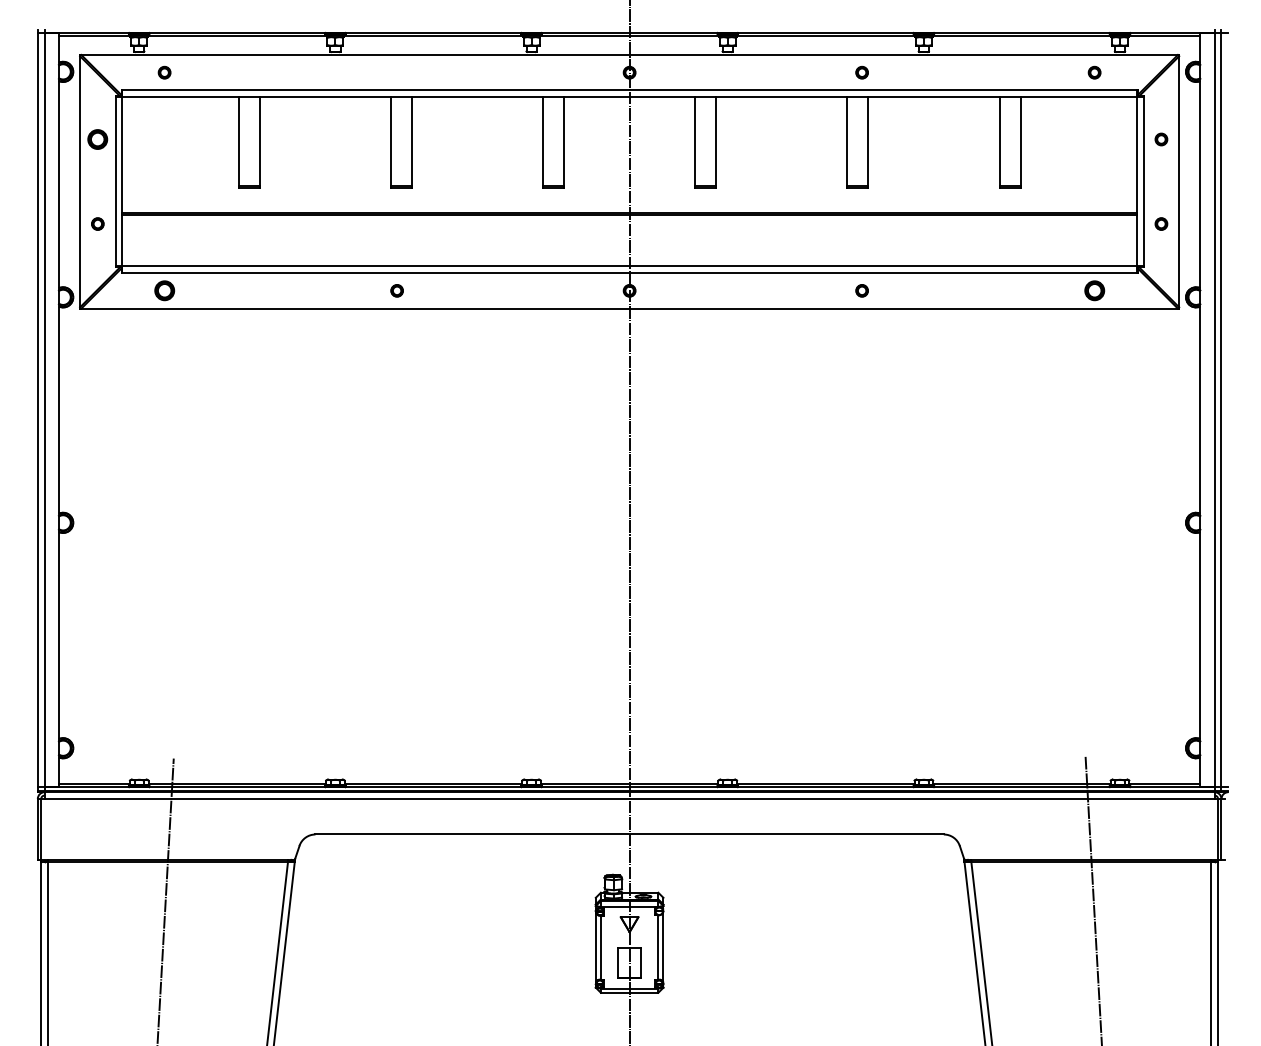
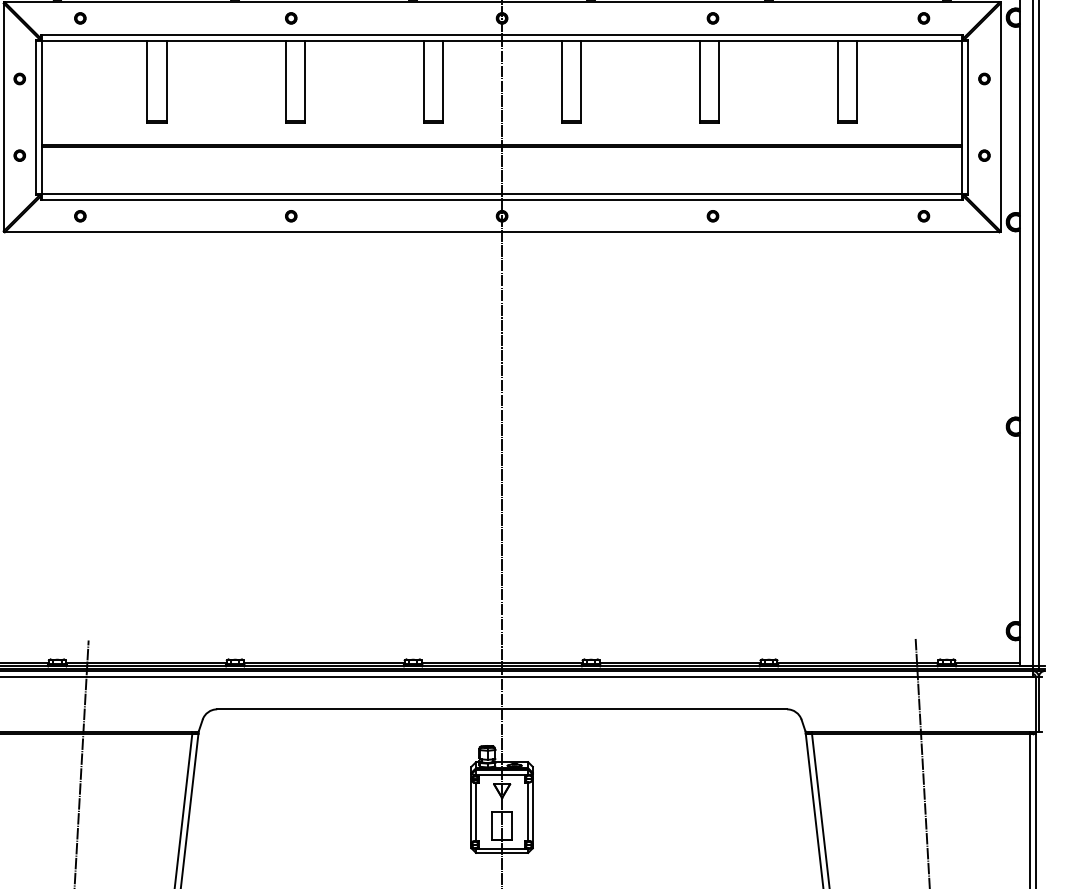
part: (396, 72) -> (290, 18), added
part: (97, 139) -> (19, 78), size x0.62
part: (164, 290) -> (80, 215), size x0.62
part: (1094, 290) -> (923, 215), size x0.62

